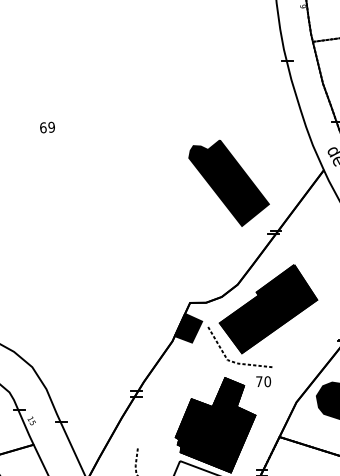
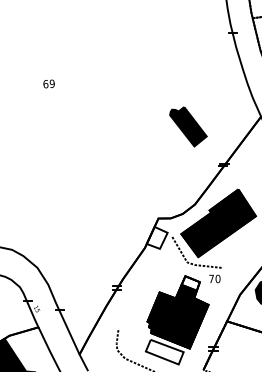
part: (229, 182) -> (188, 126), size x0.6
fill: (187, 327) -> (156, 237), removed
fill: (231, 387) -> (190, 283), removed

